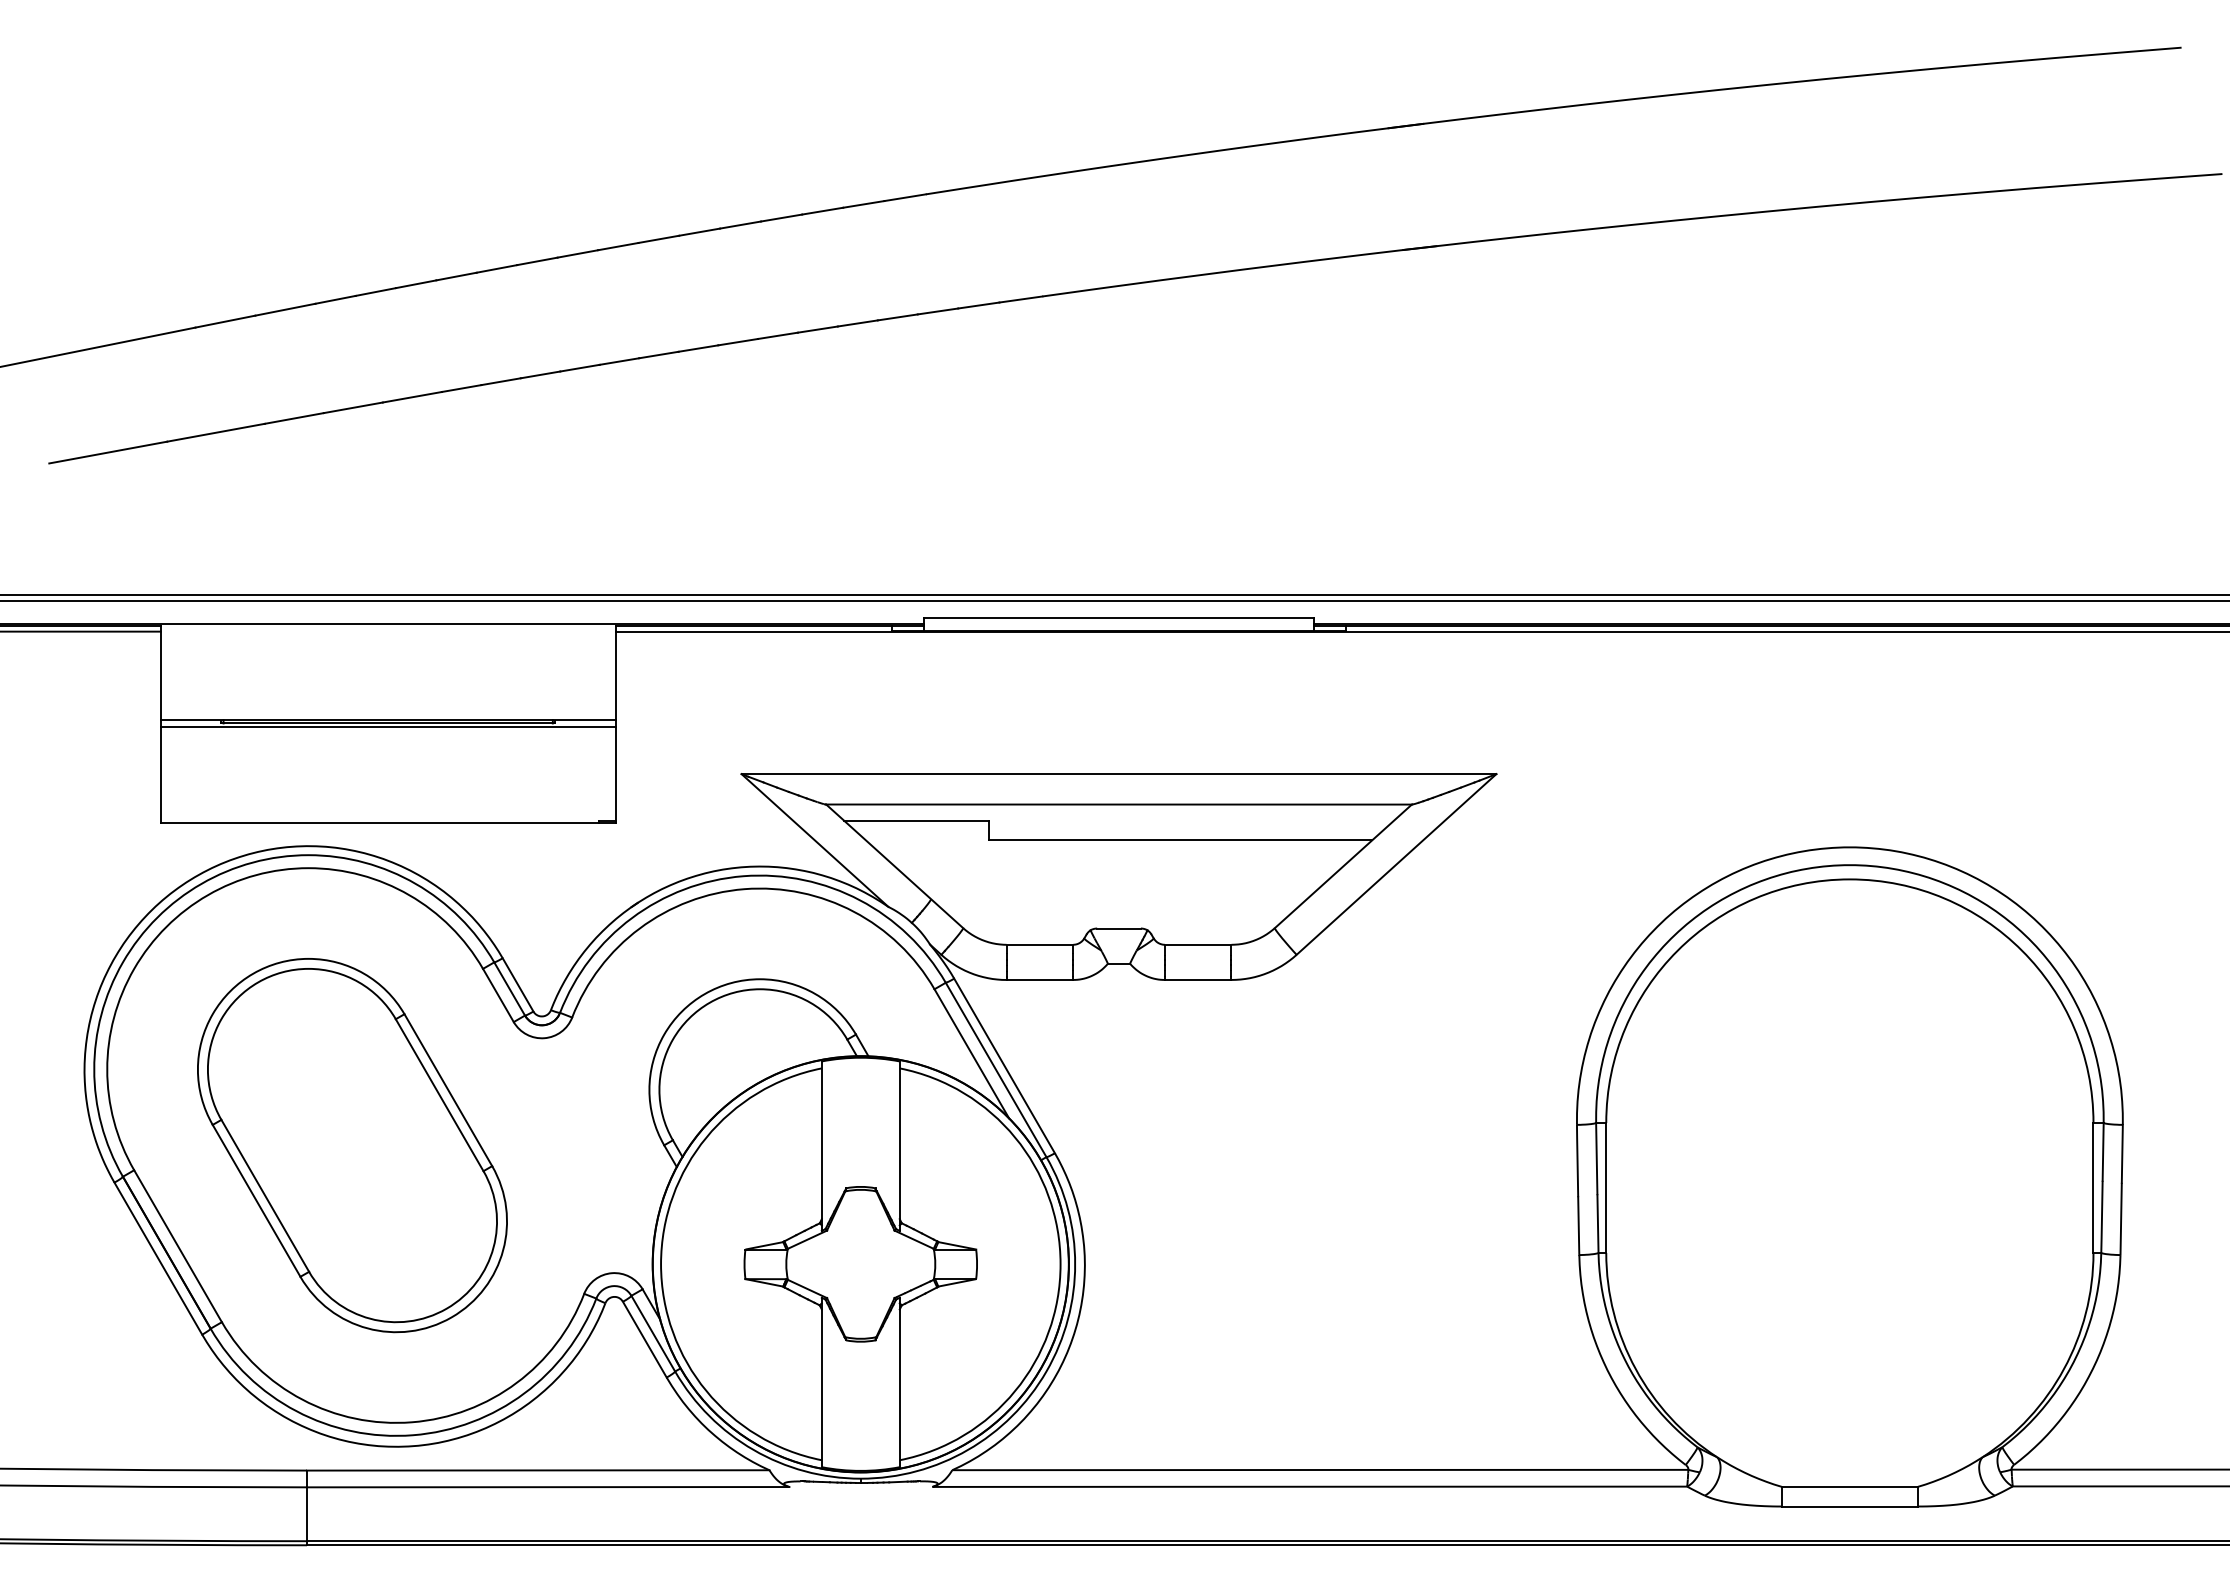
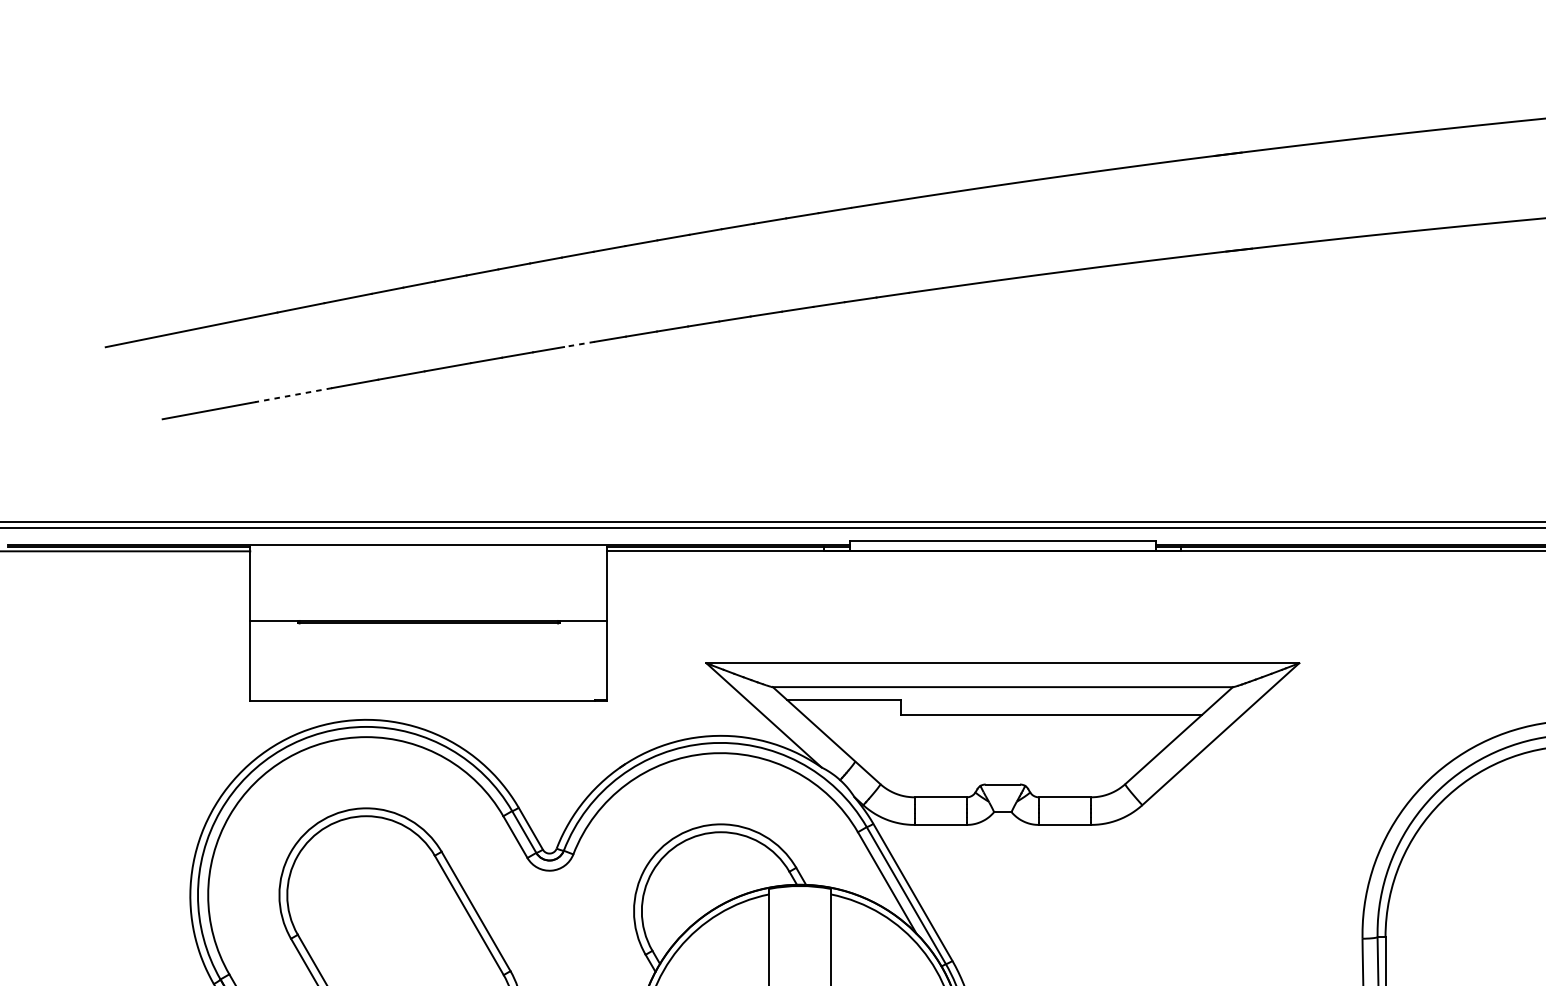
line: (580, 368) -> (579, 344), solid -> dashed
line: (216, 432) -> (294, 394), solid -> dashed
line: (387, 726) -> (428, 625), removed

